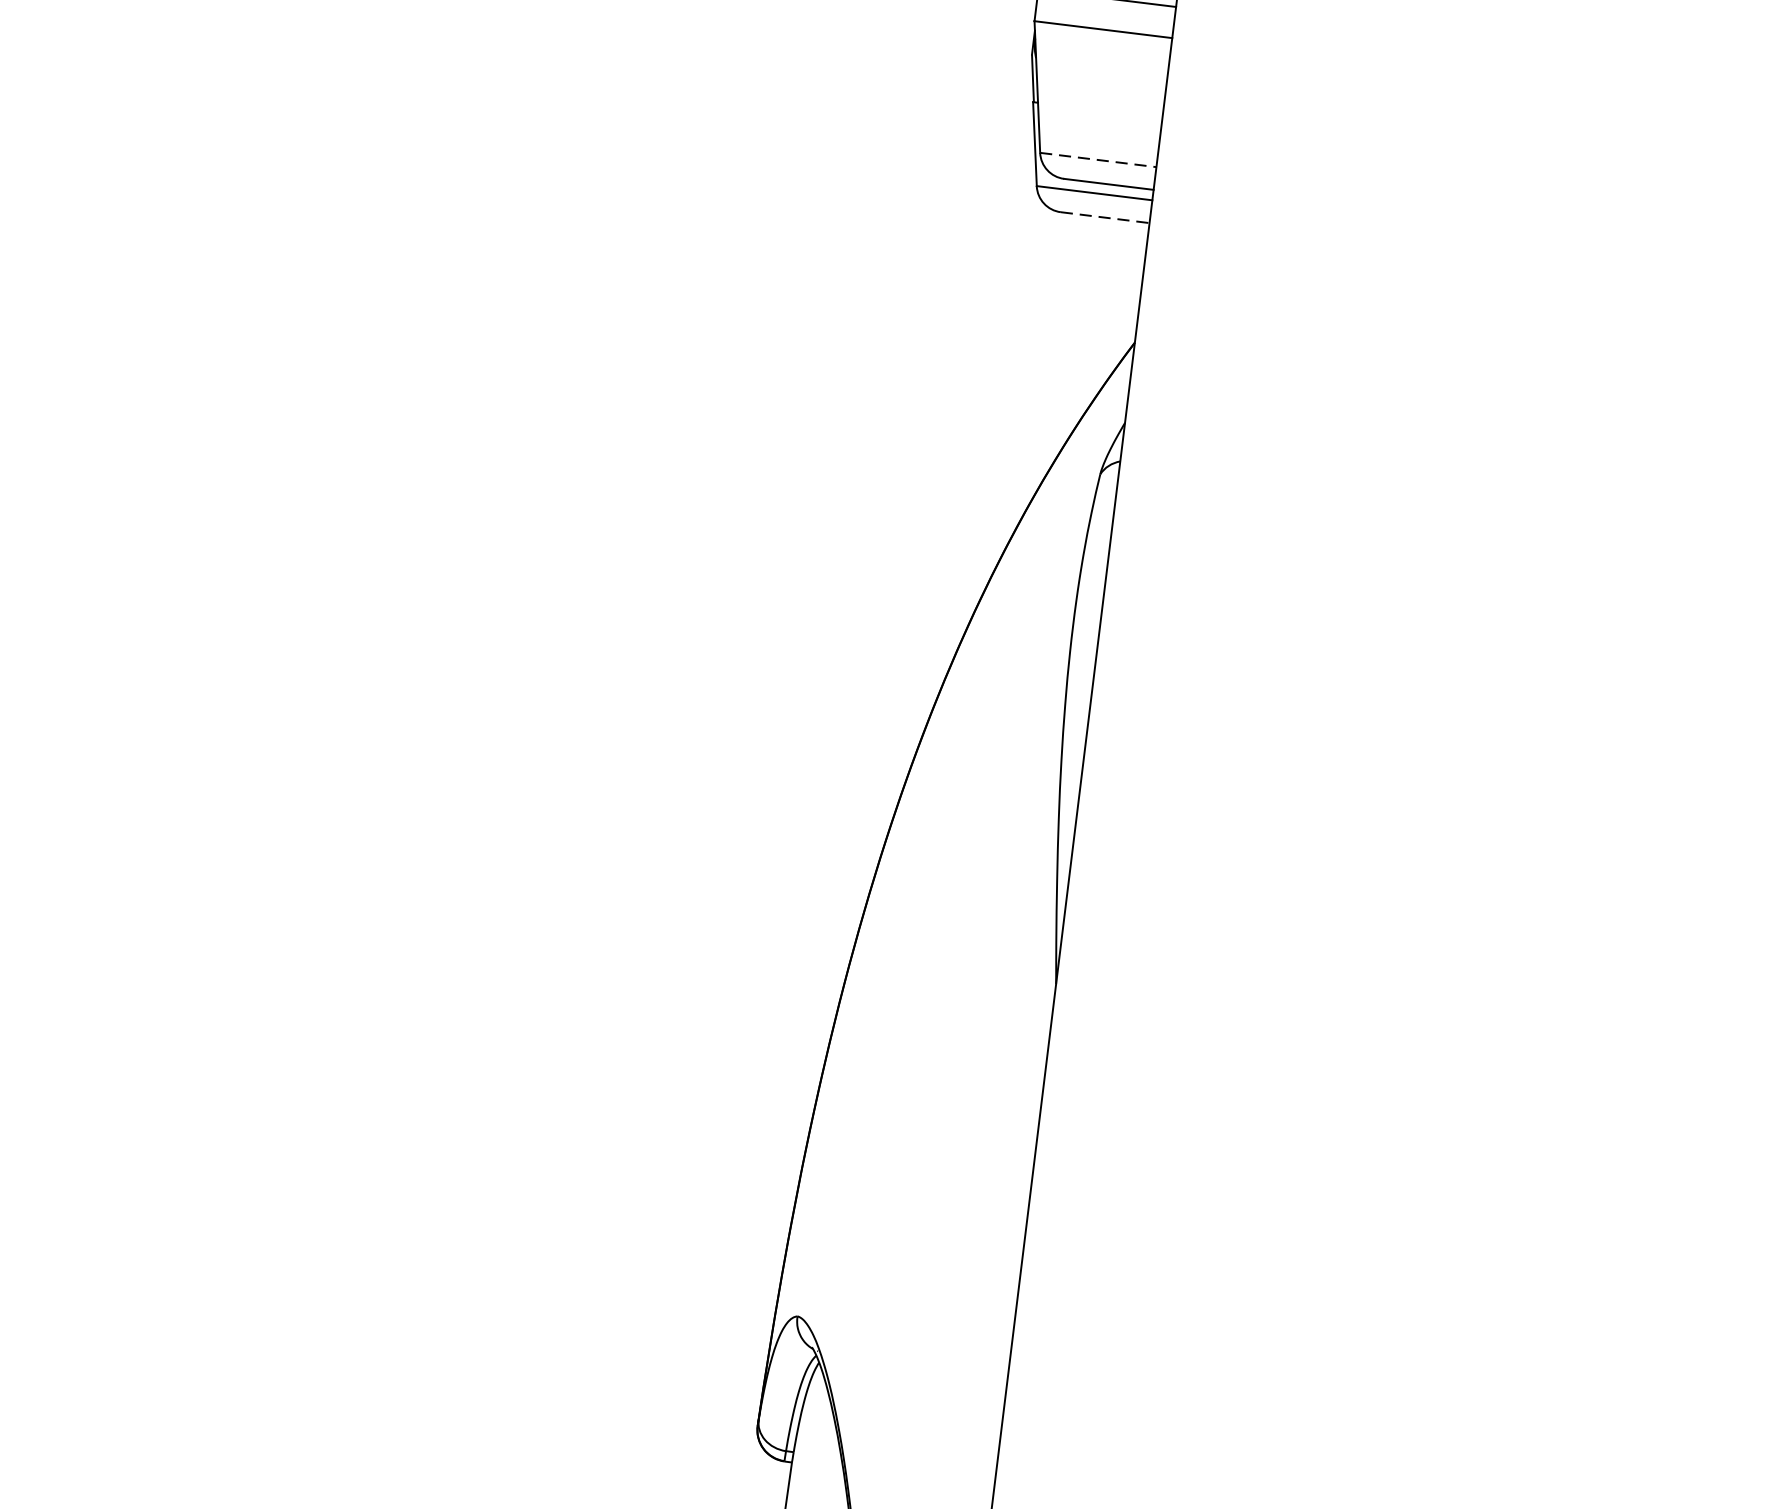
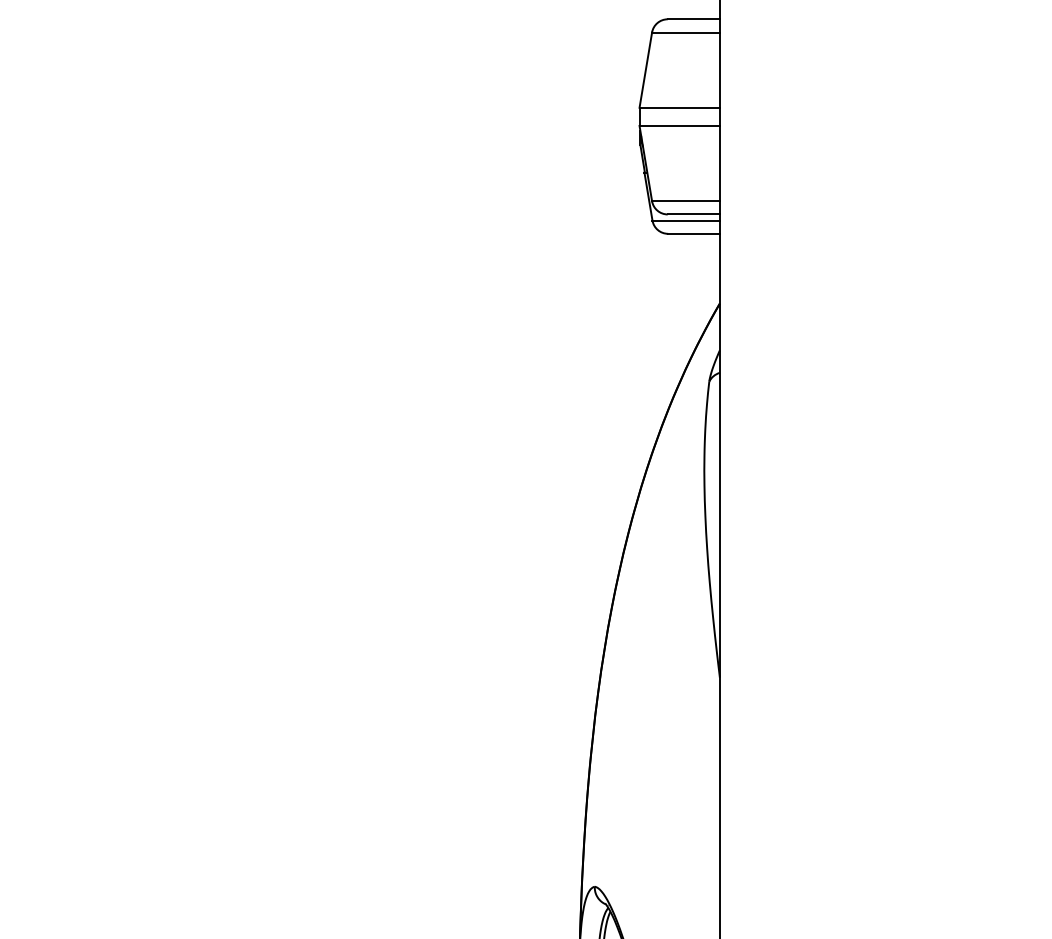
line: (1097, 160) -> (685, 201), dashed -> solid
line: (1106, 217) -> (694, 233), dashed -> solid

